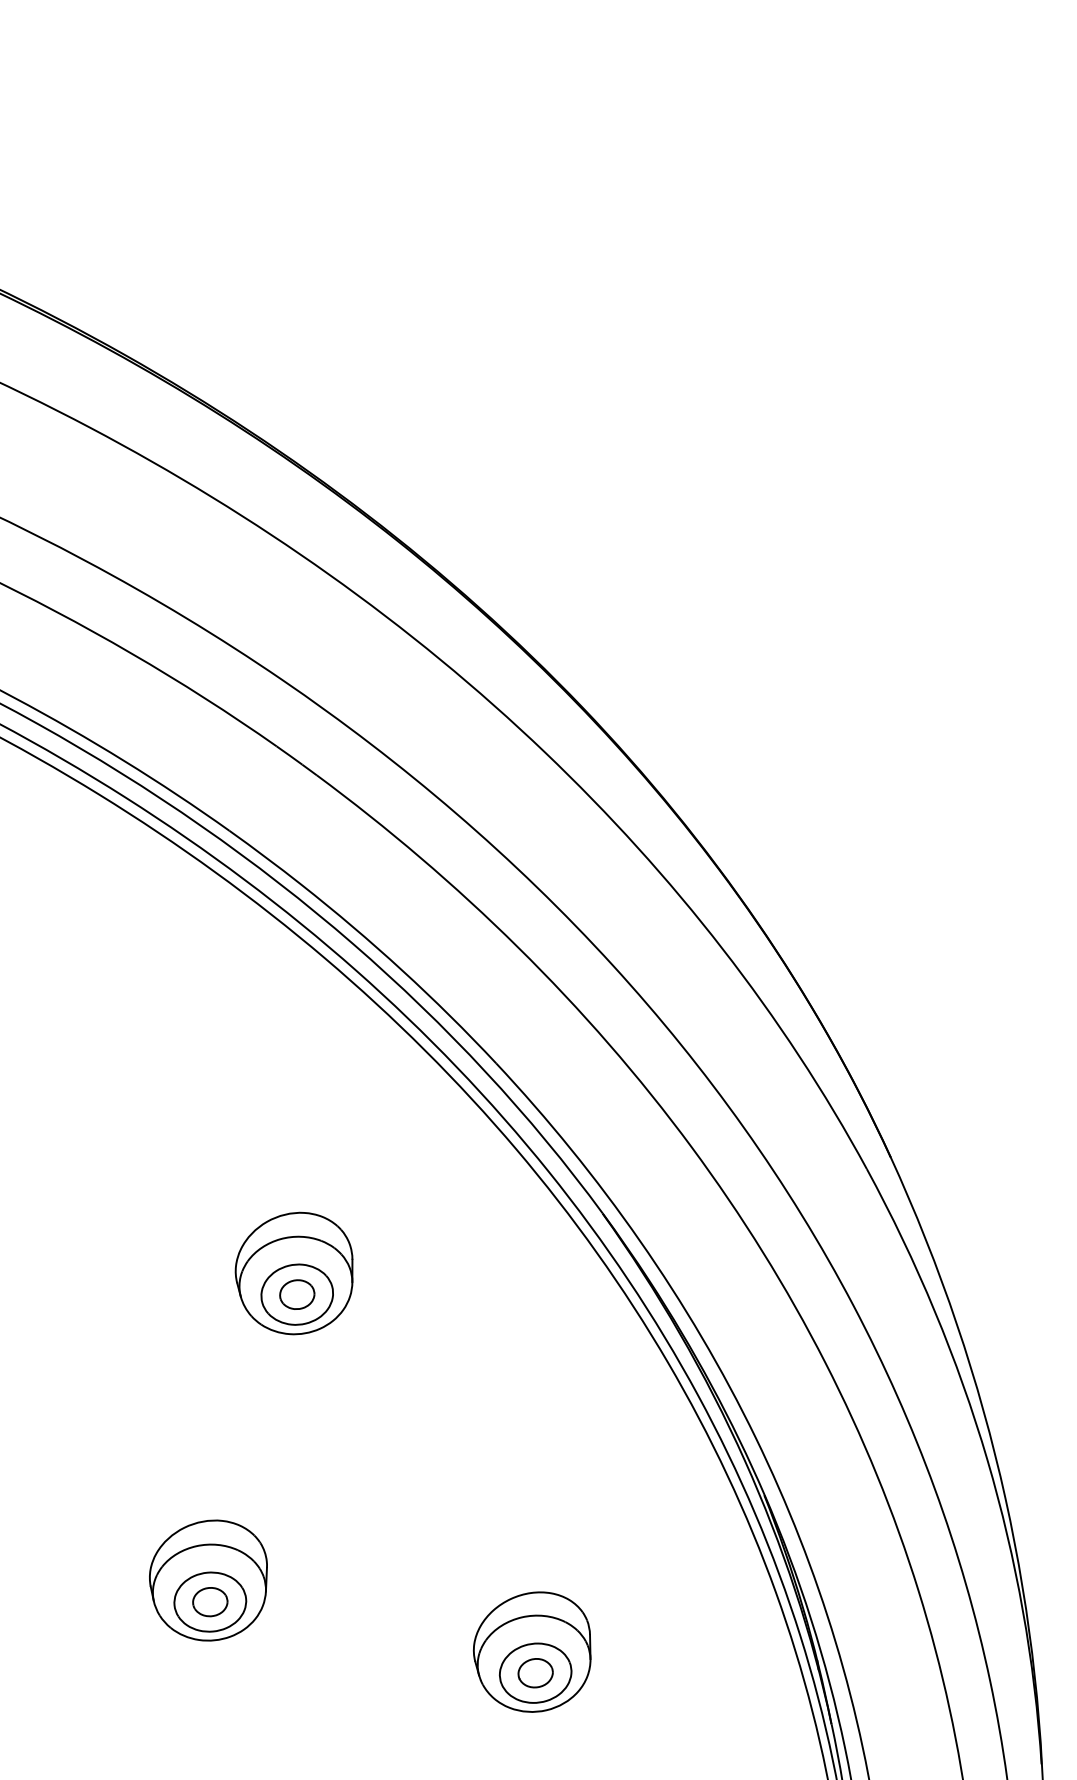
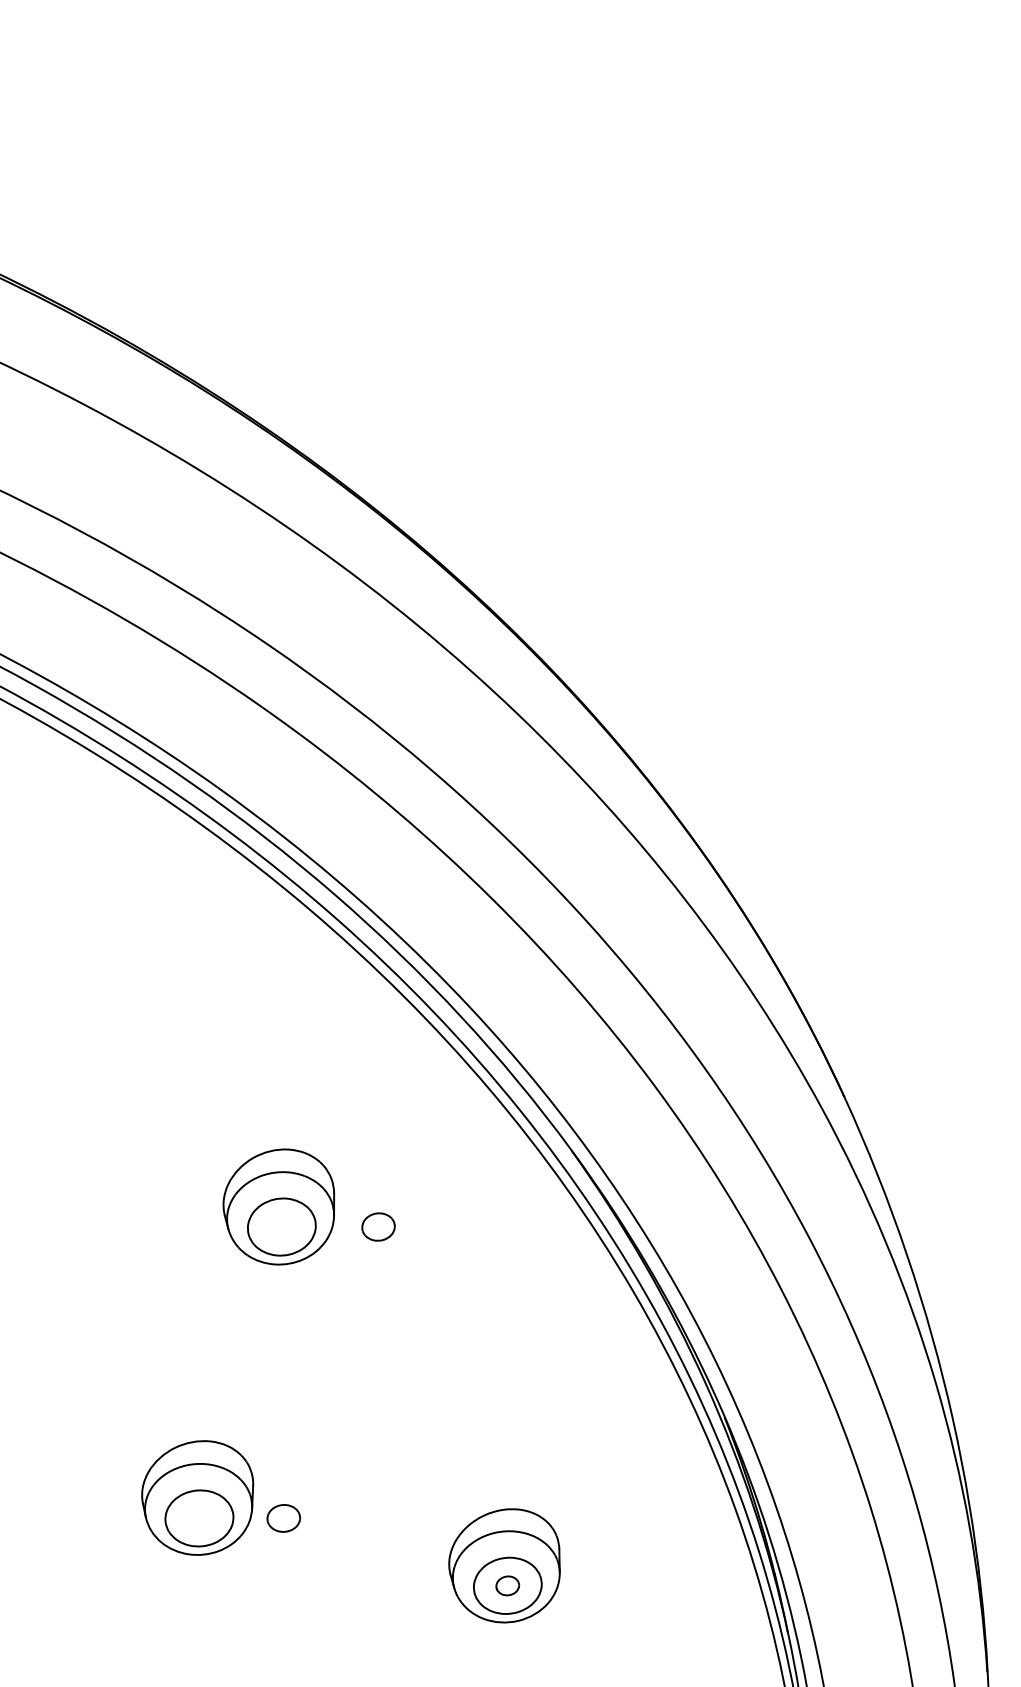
part: (297, 1294) -> (378, 1226), moved
part: (210, 1602) -> (283, 1518), moved
part: (535, 1673) -> (507, 1586), size x0.7

